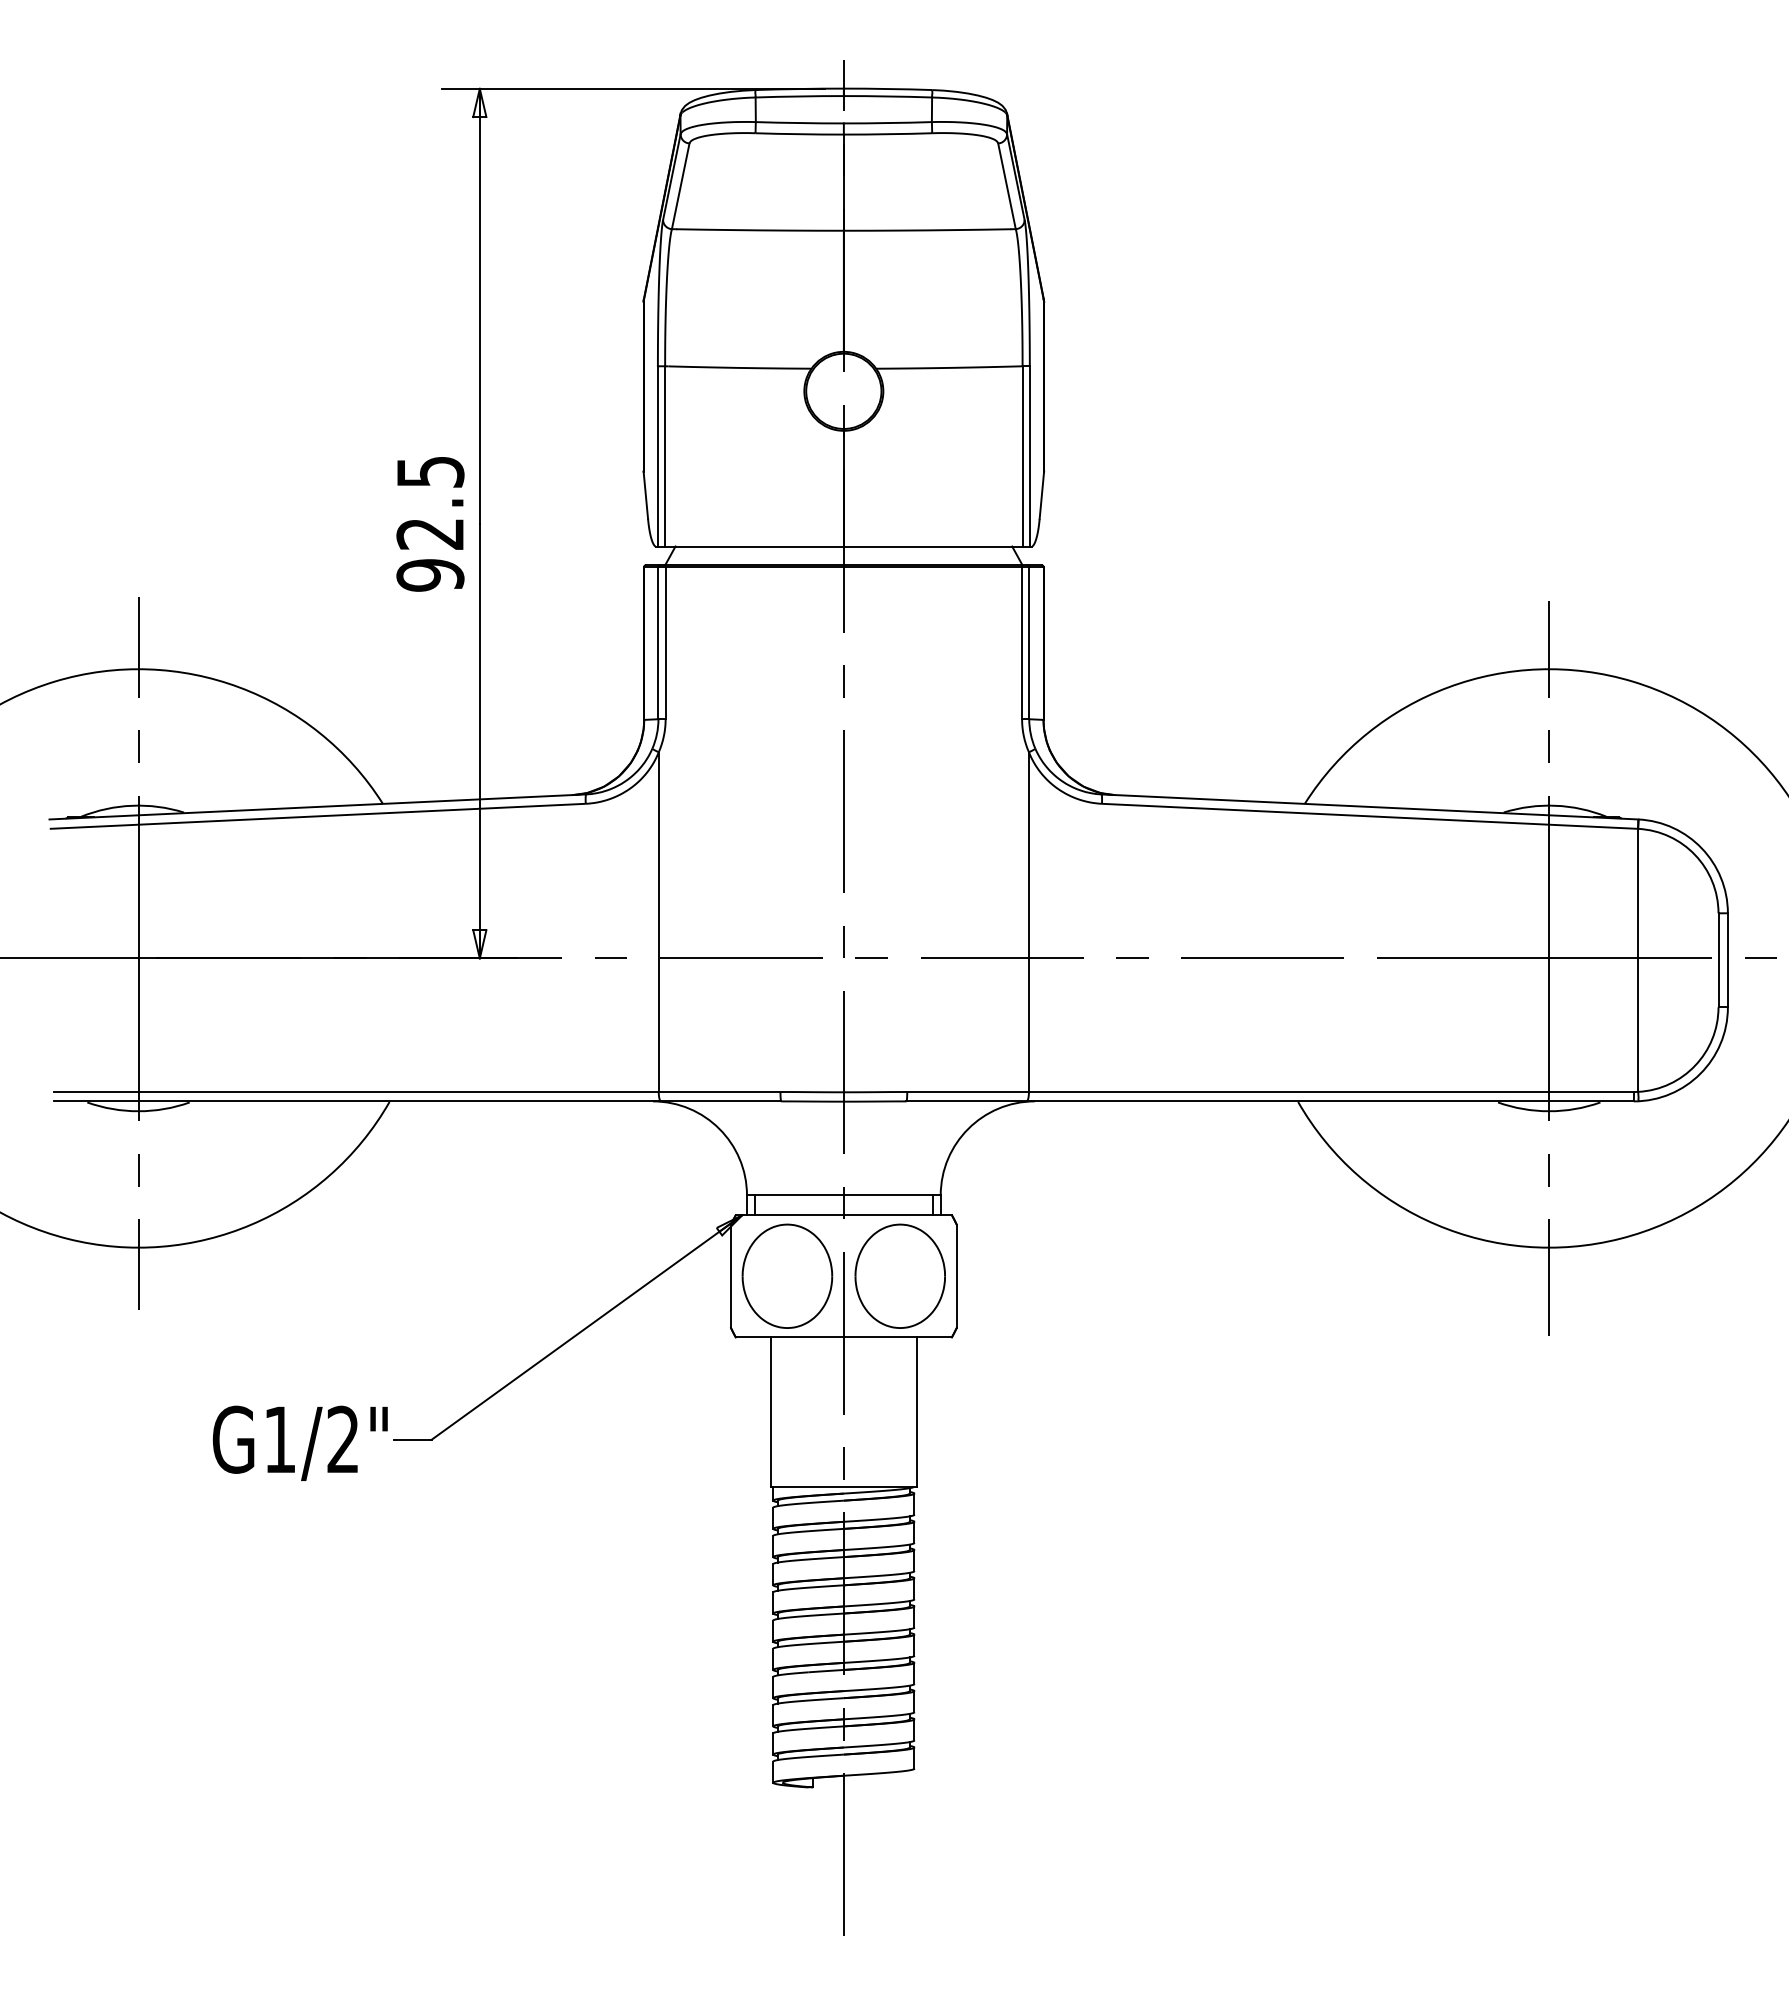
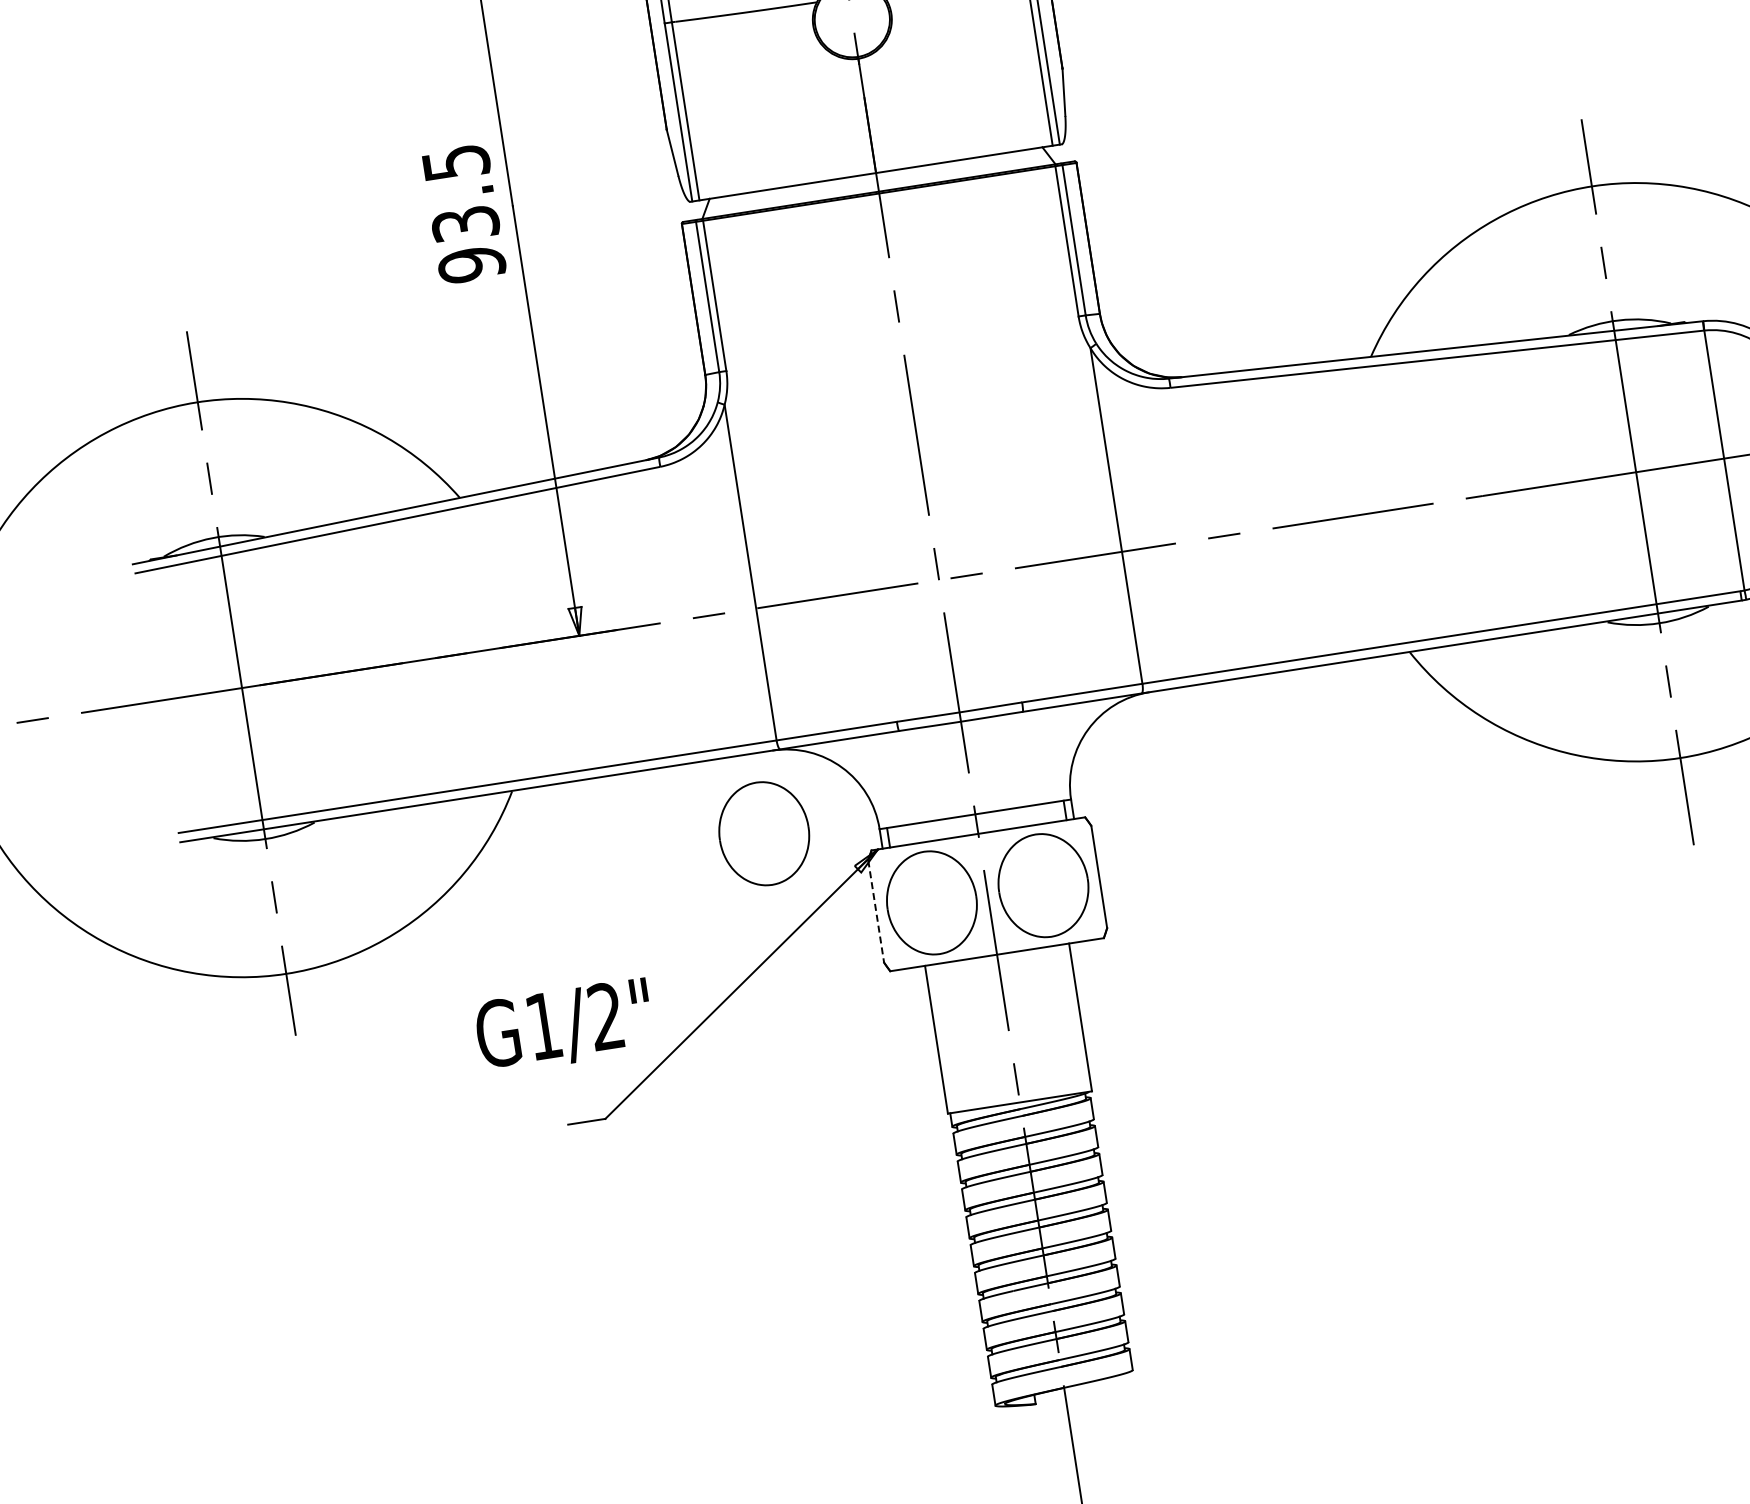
text: (430, 533) -> (465, 223), 92.5 -> 93.5
part: (631, 1181) -> (763, 833), added
line: (731, 1276) -> (876, 911), solid -> dashed
text: (299, 1442) -> (563, 1025), moved

